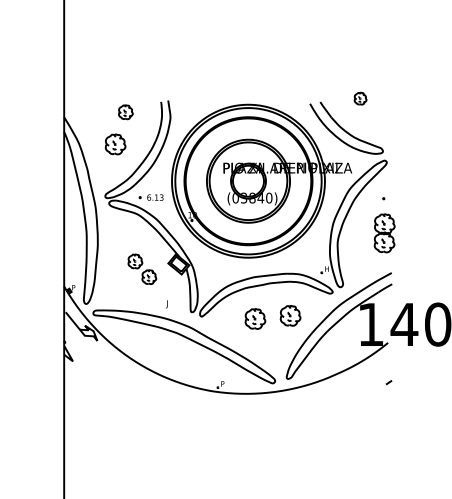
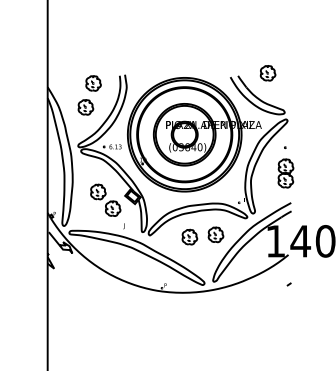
part: (359, 98) -> (267, 73), size x1.67
part: (125, 112) -> (93, 83), size x1.43
part: (141, 268) -> (105, 199), size x1.43

